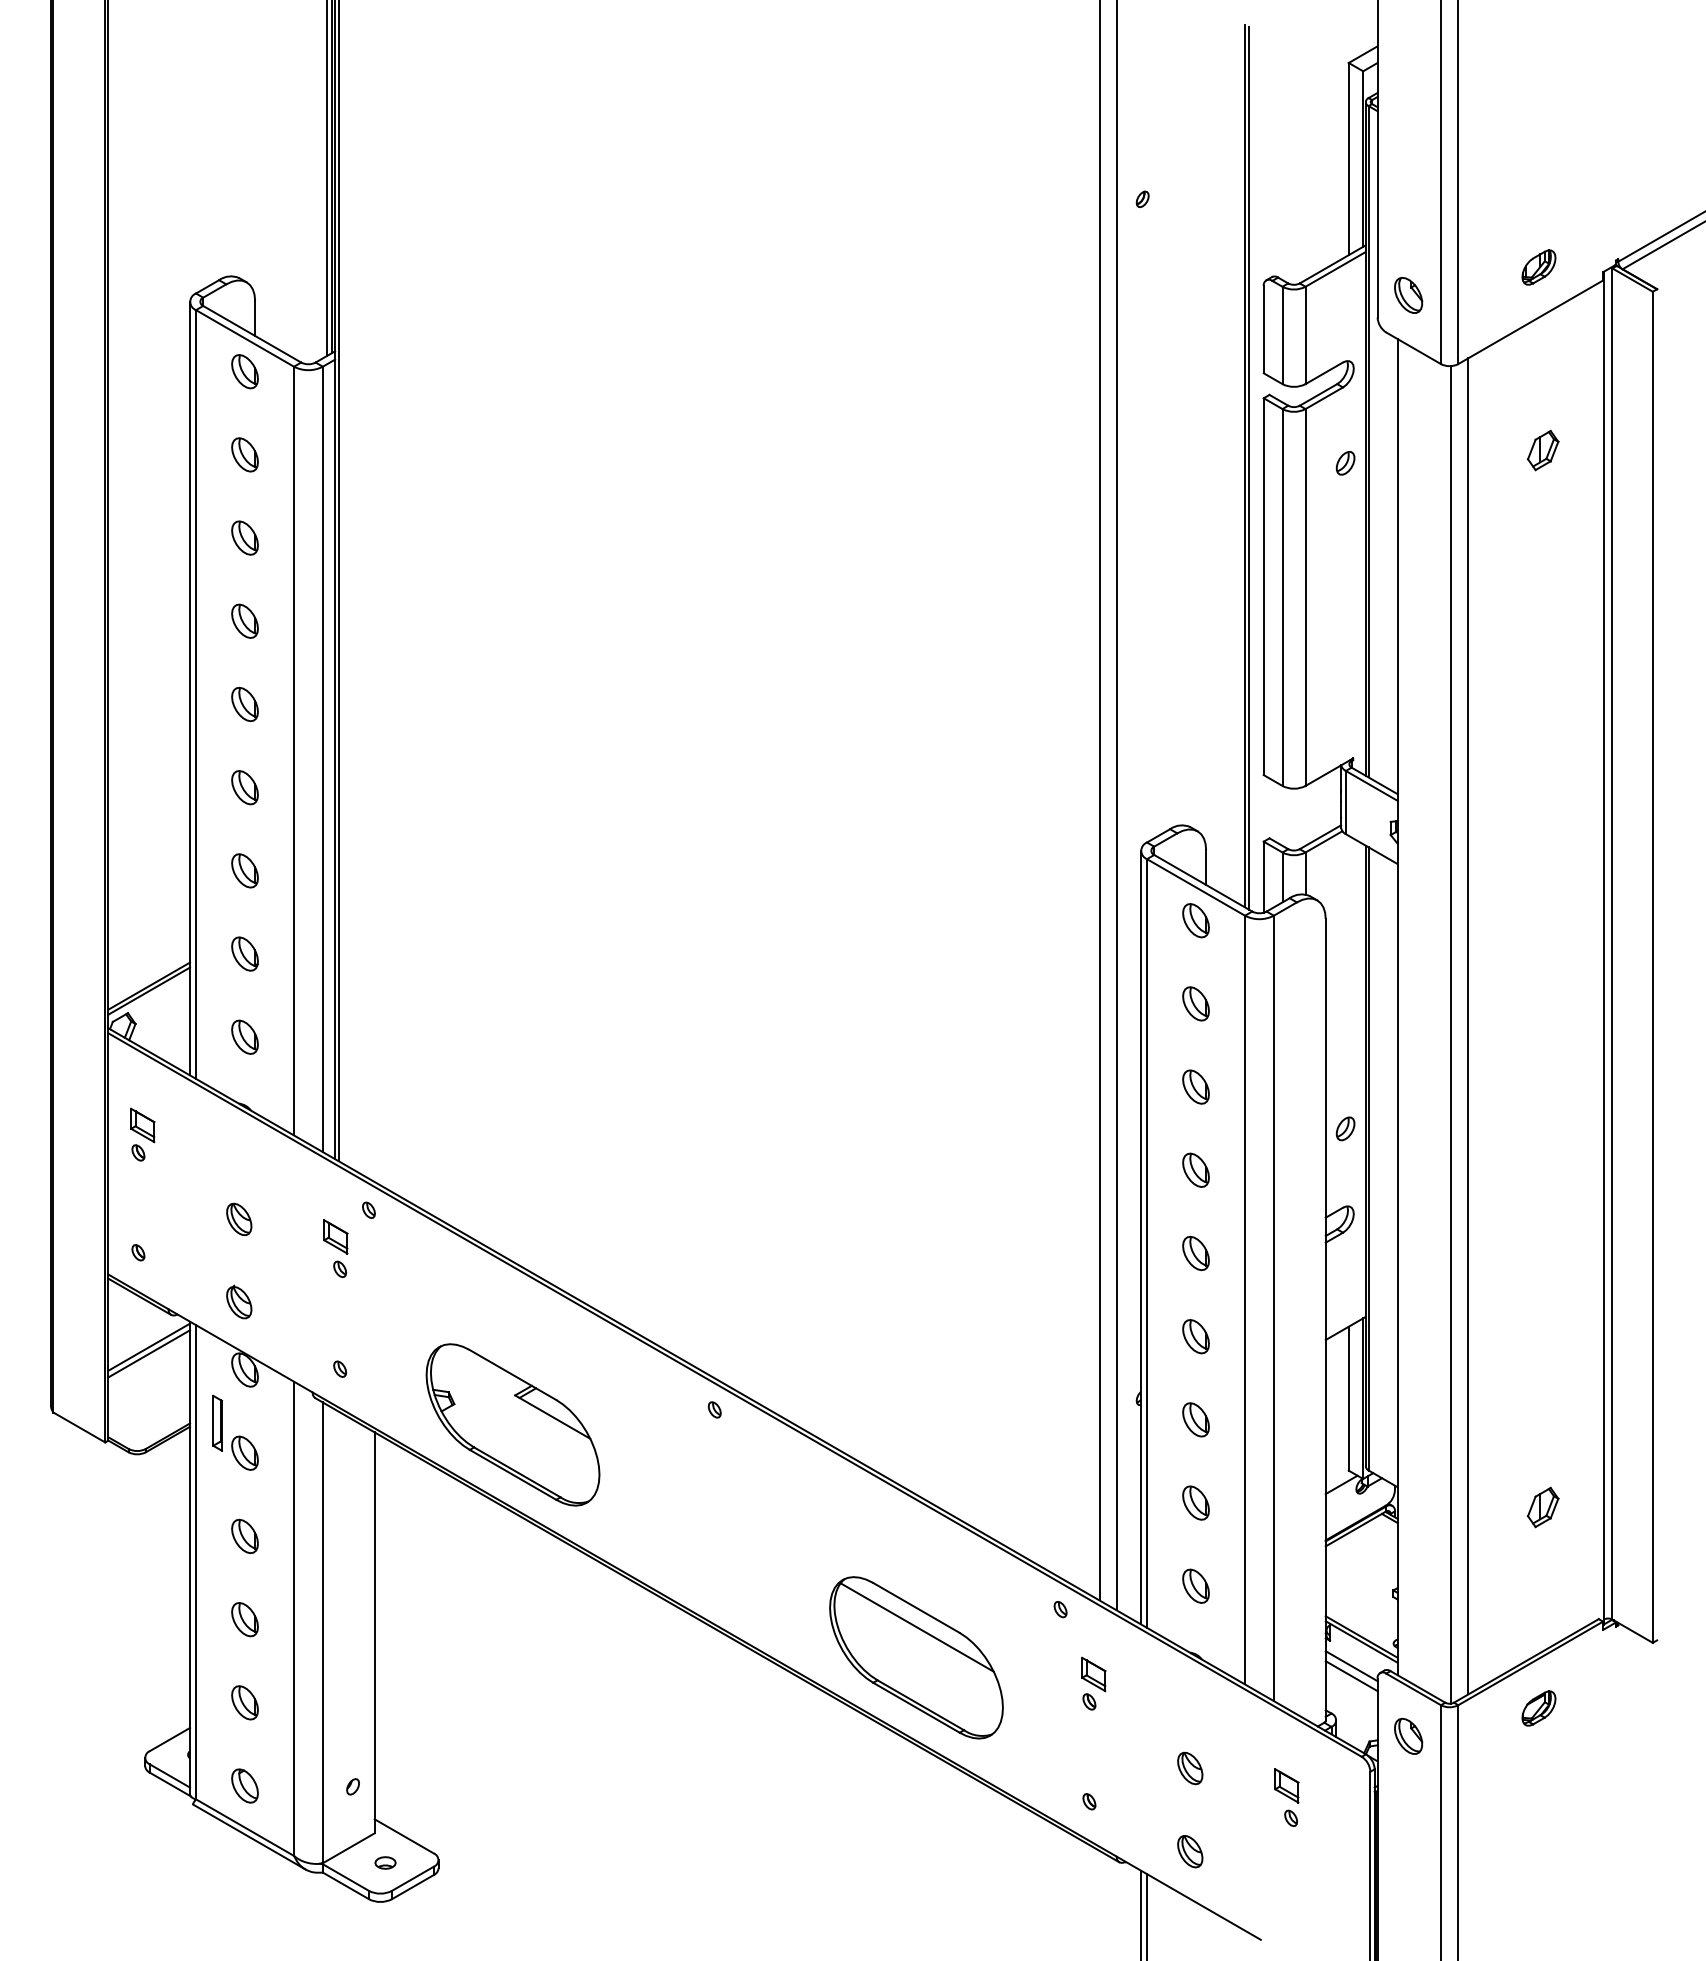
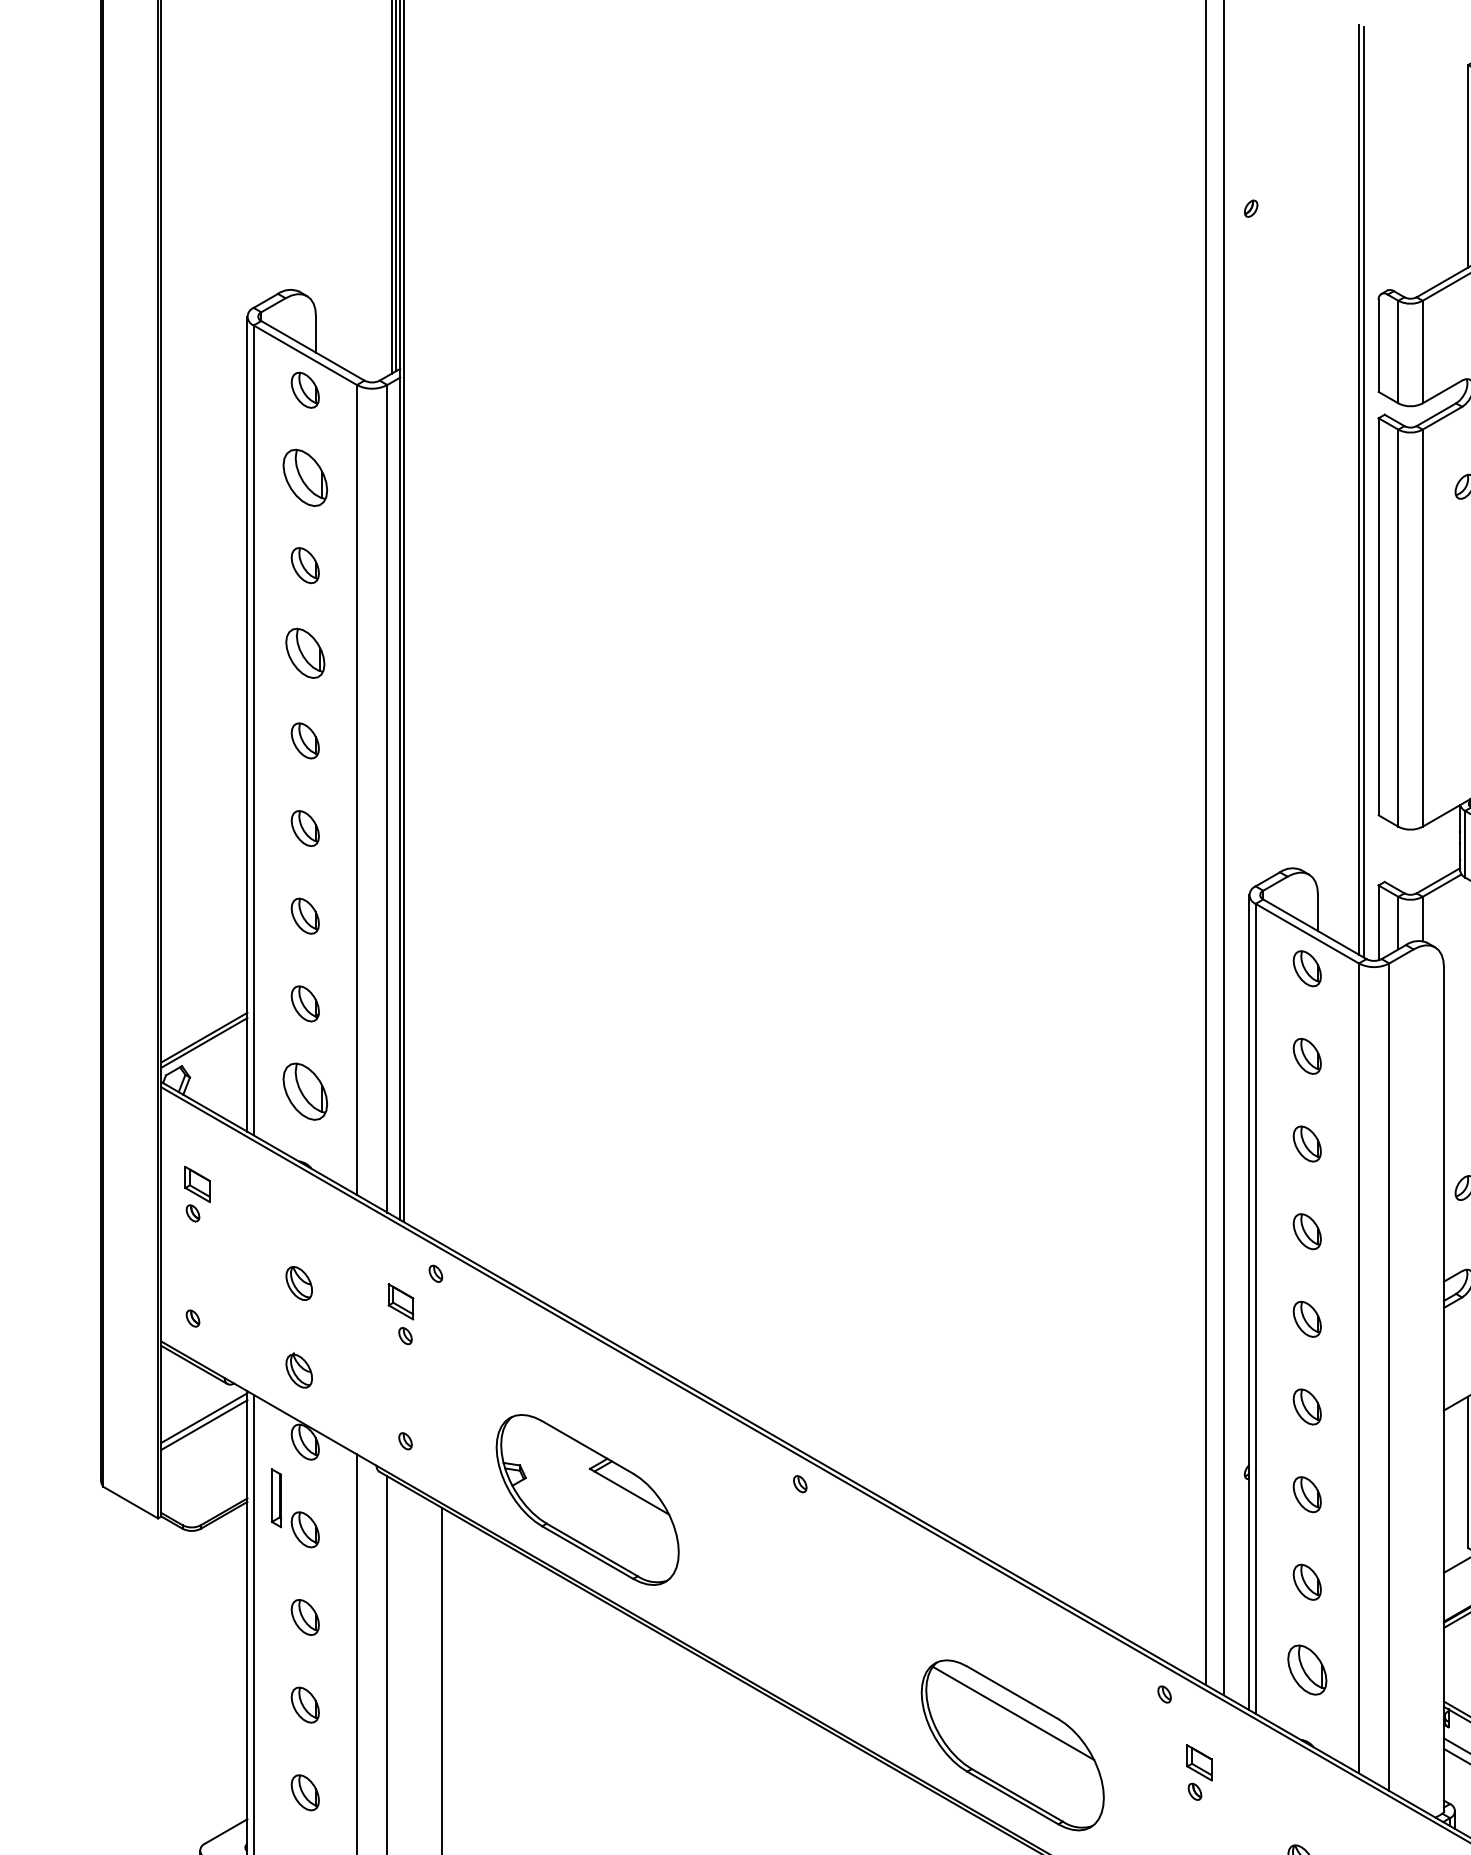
part: (244, 454) -> (304, 477), size x1.6
part: (244, 620) -> (304, 652), size x1.4
part: (244, 1036) -> (304, 1090), size x1.6
part: (1195, 1585) -> (1306, 1669), size x1.4

